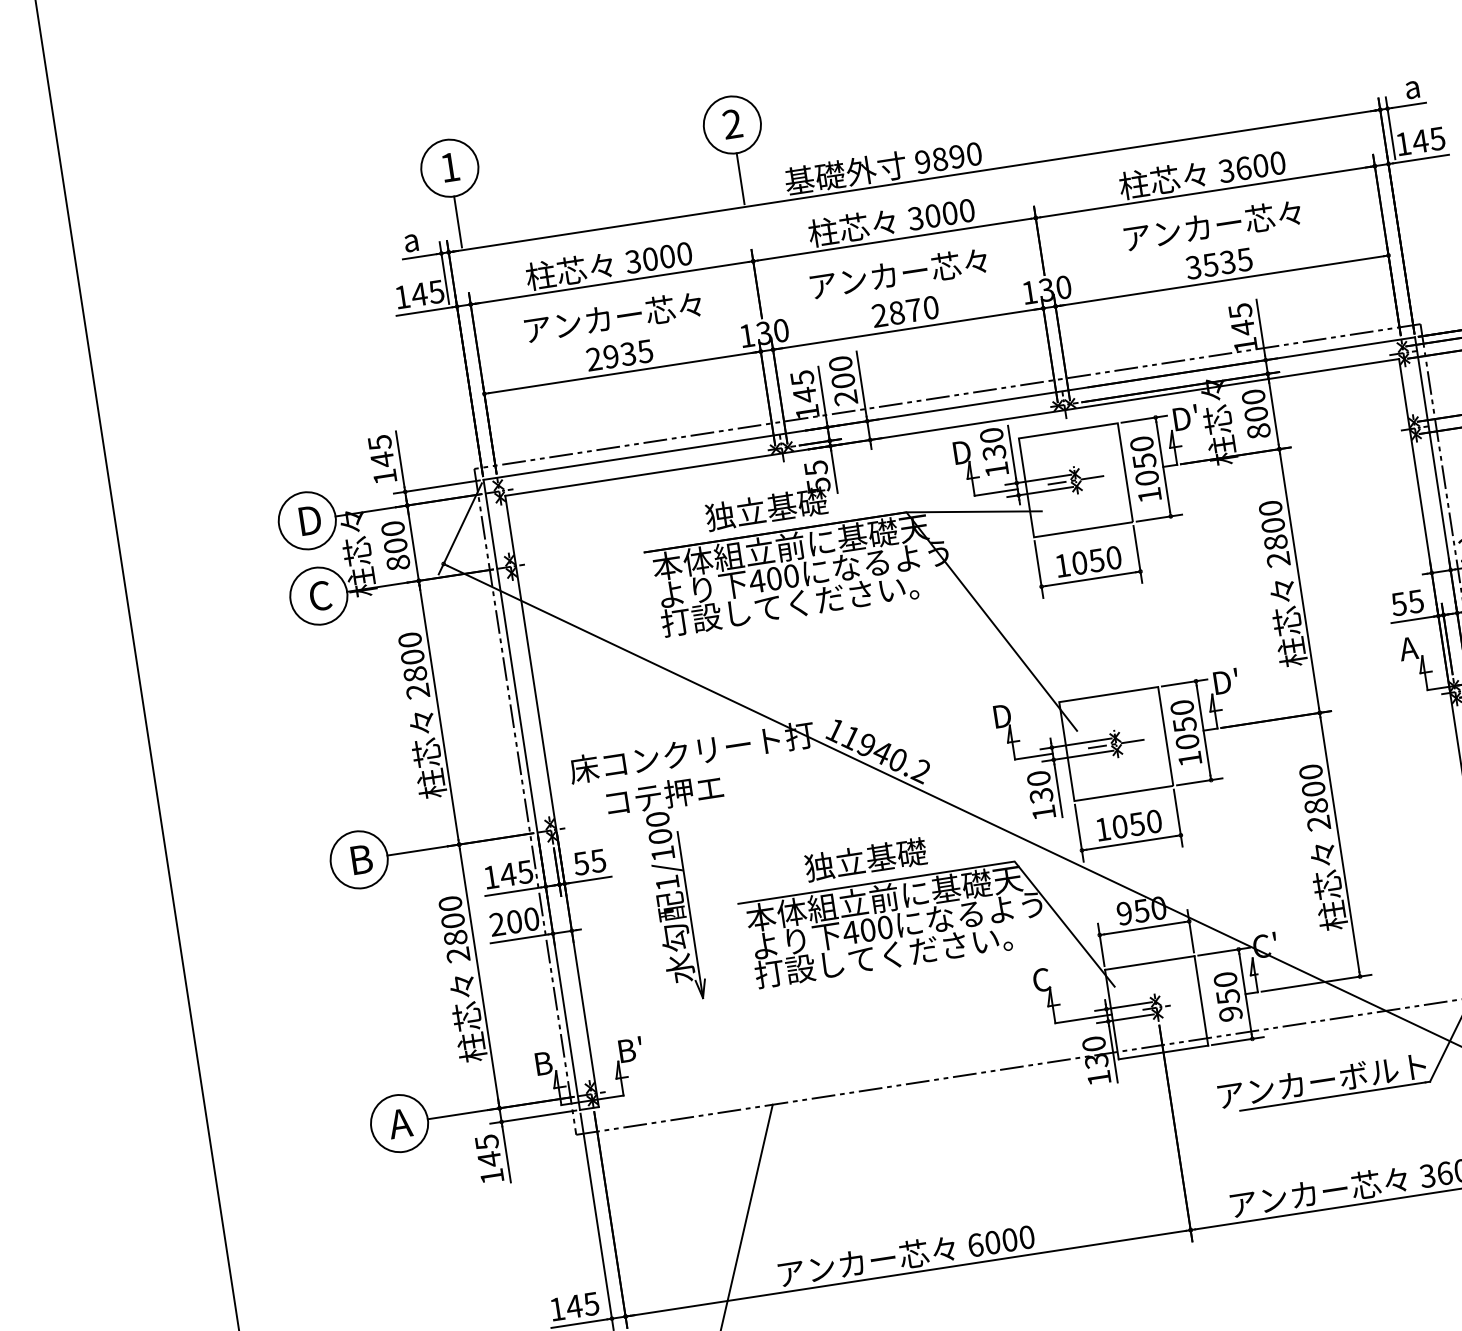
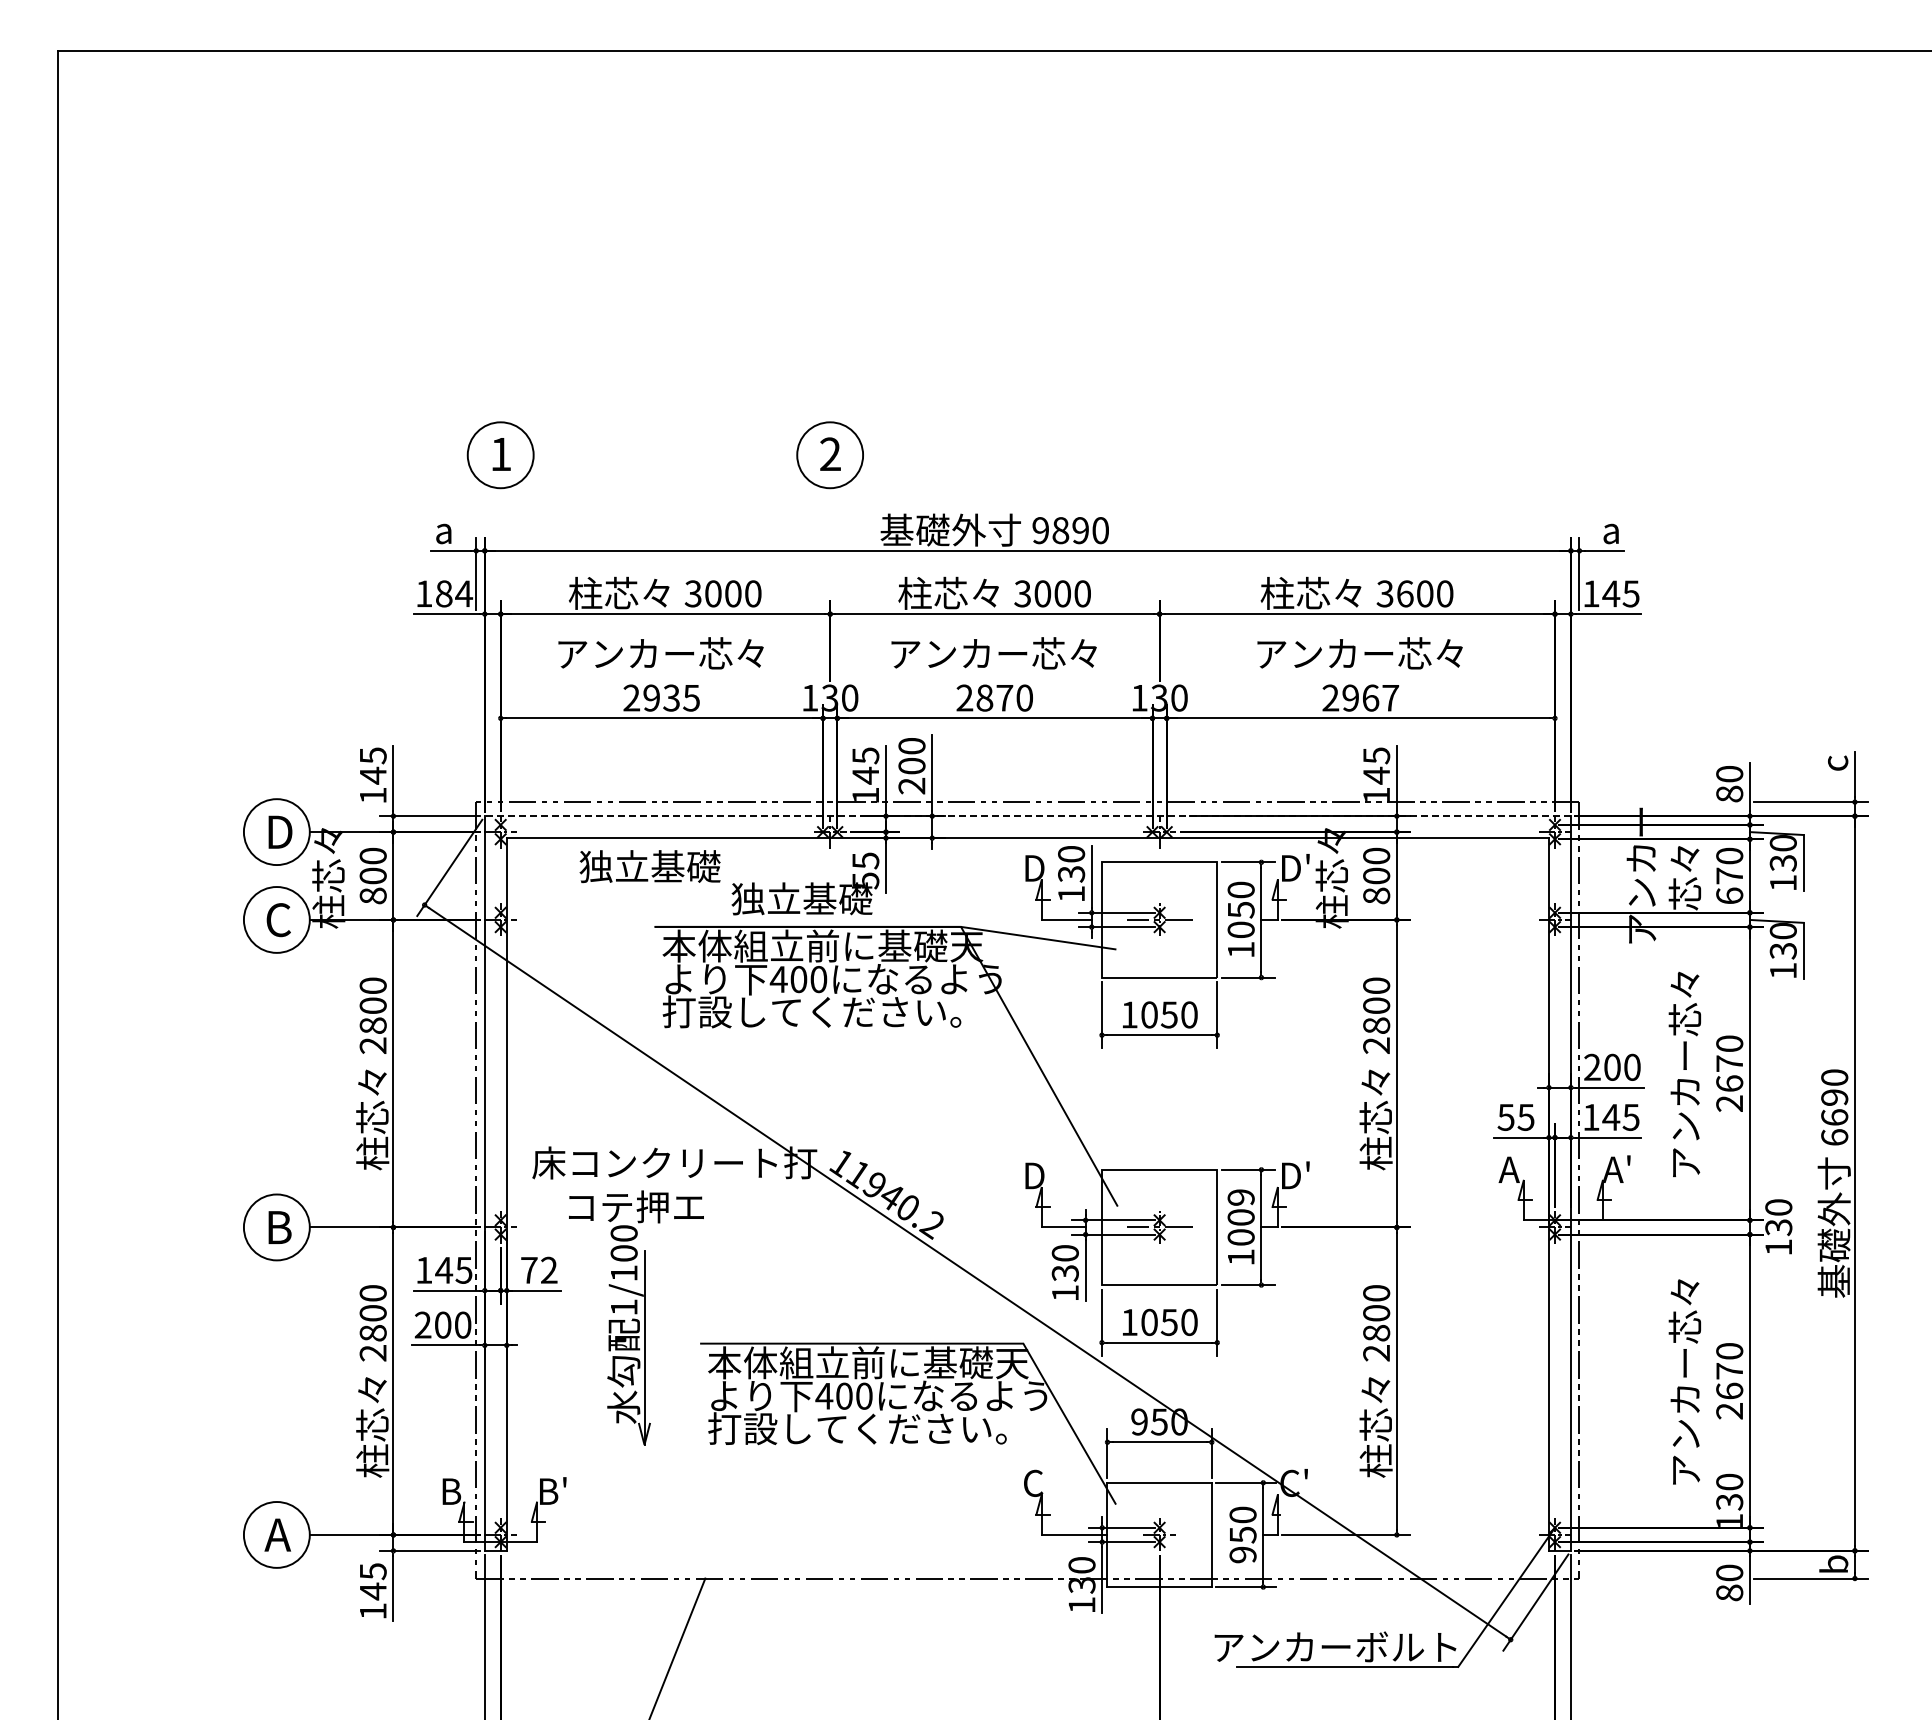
line: (740, 178) -> (830, 517), removed
line: (457, 221) -> (500, 517), removed
text: (1219, 263) -> (1360, 697), 3535 -> 2967
text: (428, 292) -> (454, 593), 145 -> 184
line: (949, 408) -> (1027, 816), solid -> dashed
text: (1183, 716) -> (1240, 1207), 1050 -> 1009
text: (865, 859) -> (649, 866), moved
text: (589, 861) -> (538, 1269), 55 -> 72

